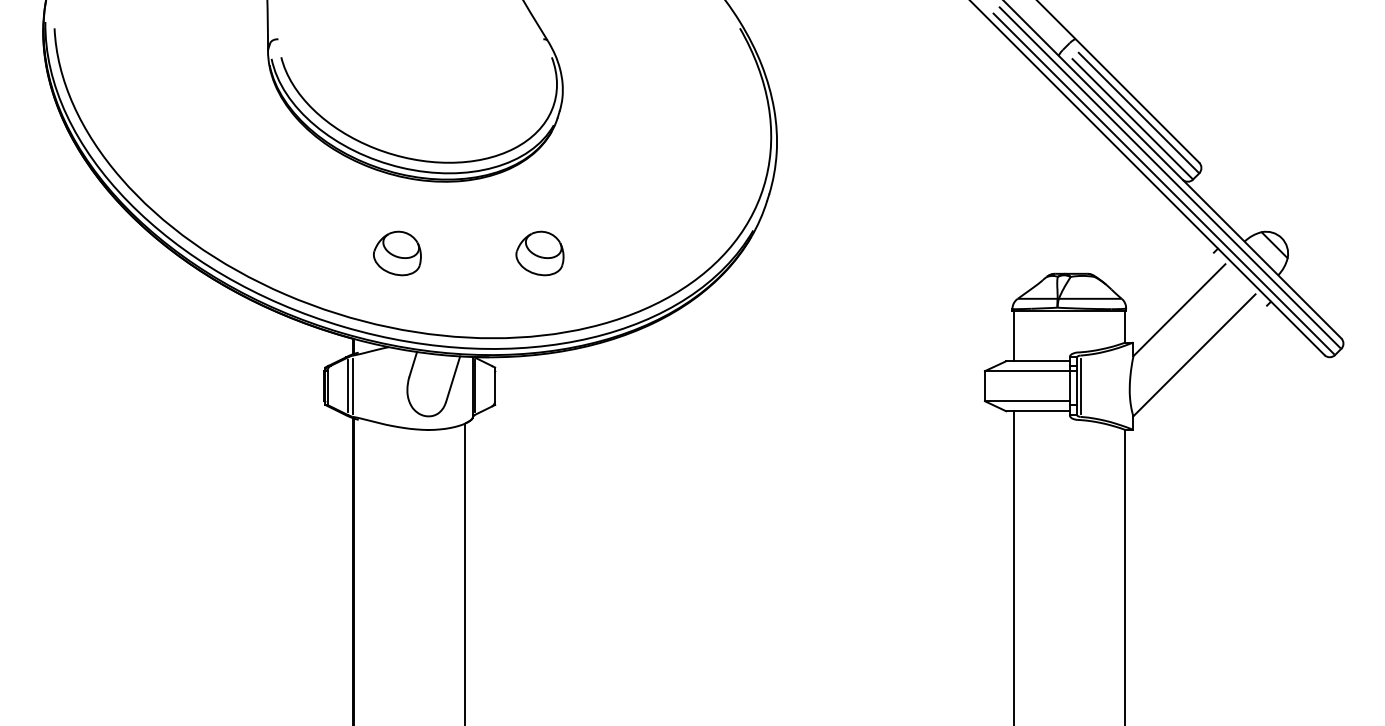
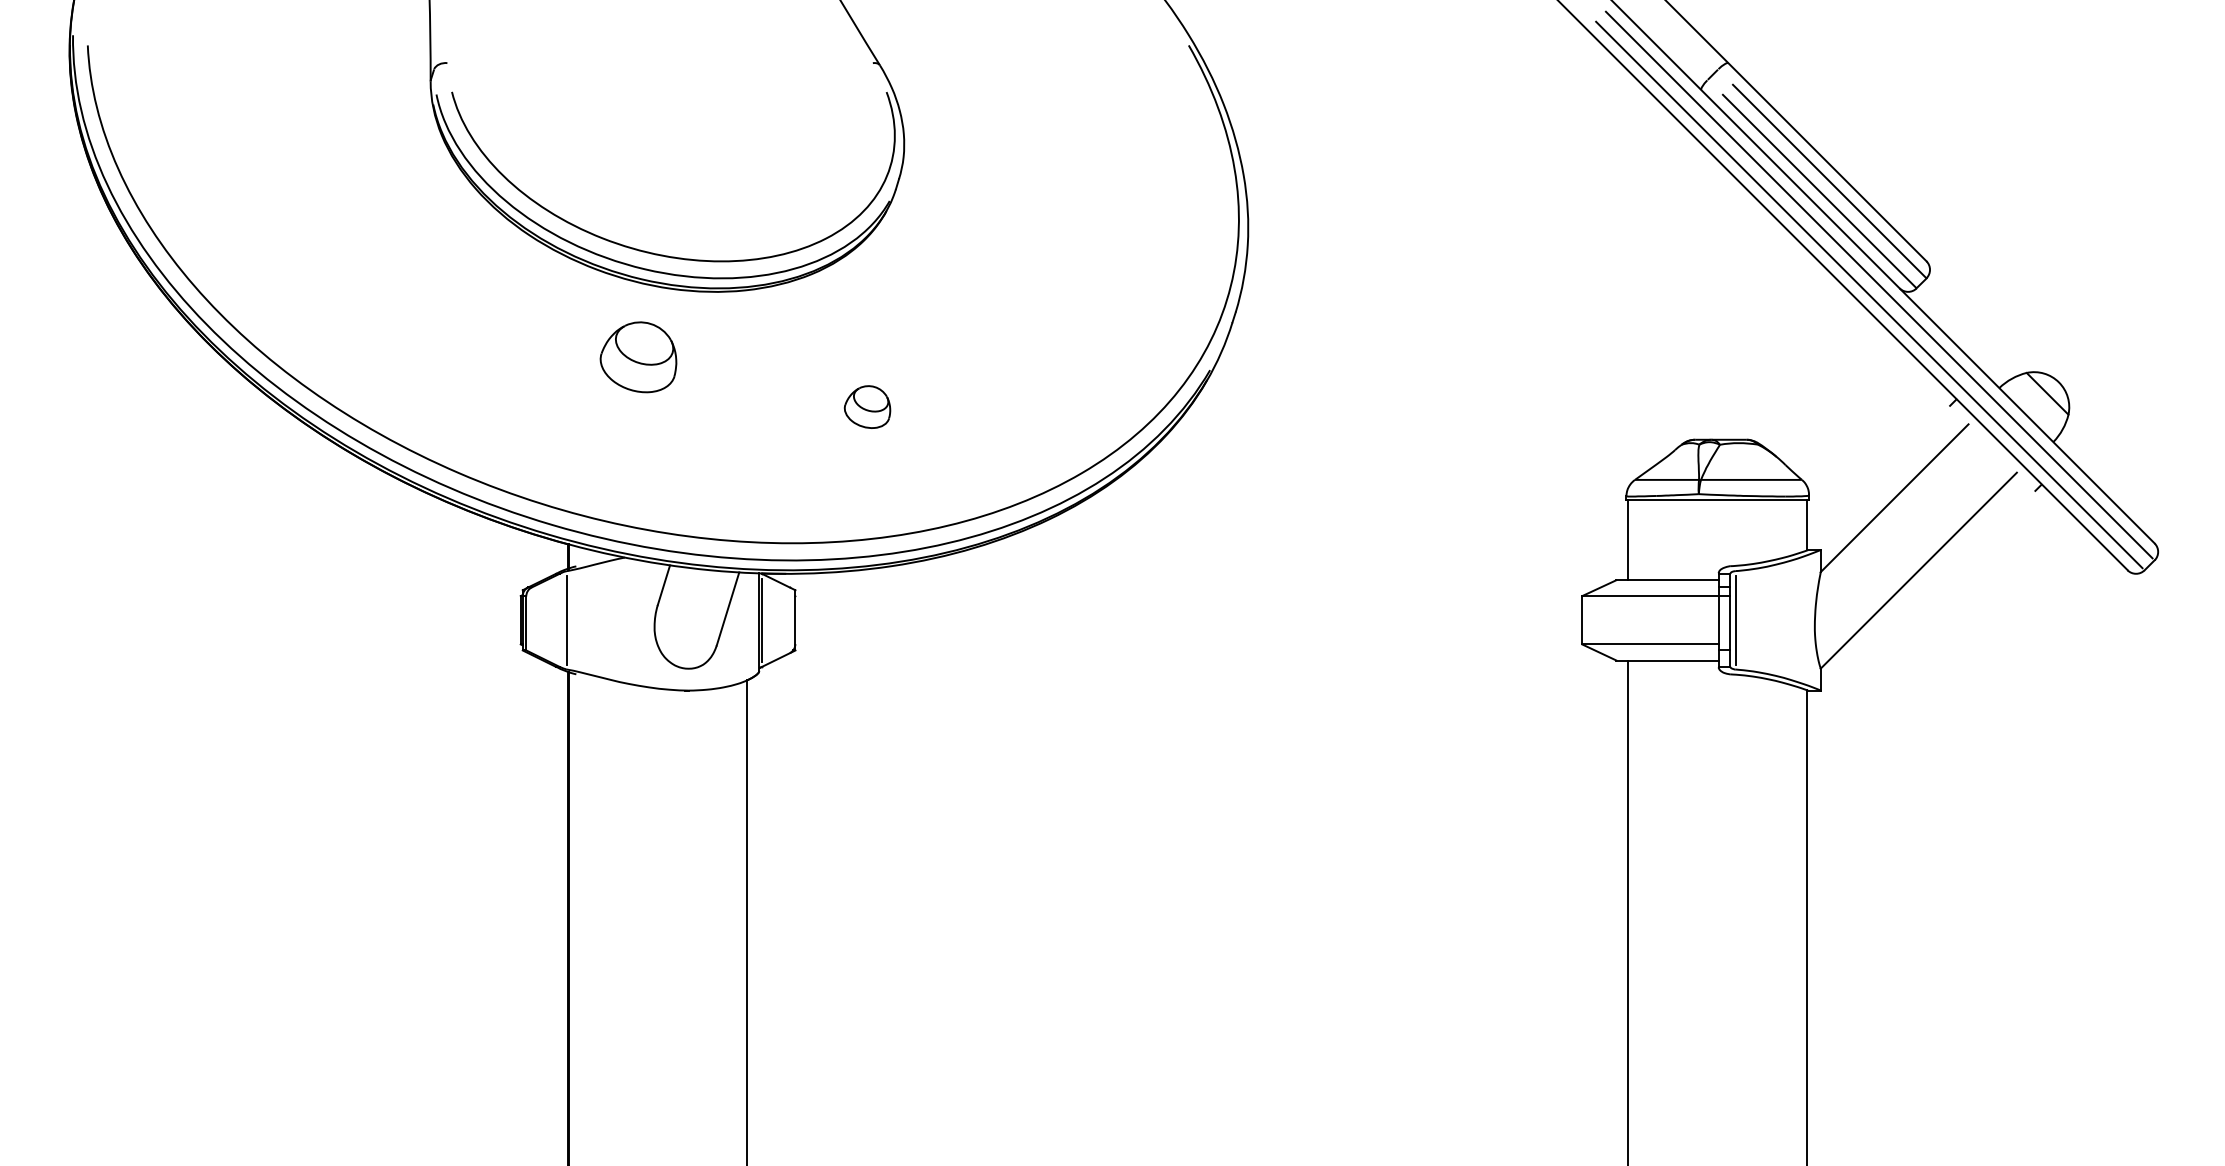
part: (397, 253) -> (638, 357), moved
part: (539, 253) -> (866, 407), size x0.6
line: (348, 386) -> (559, 620), removed

